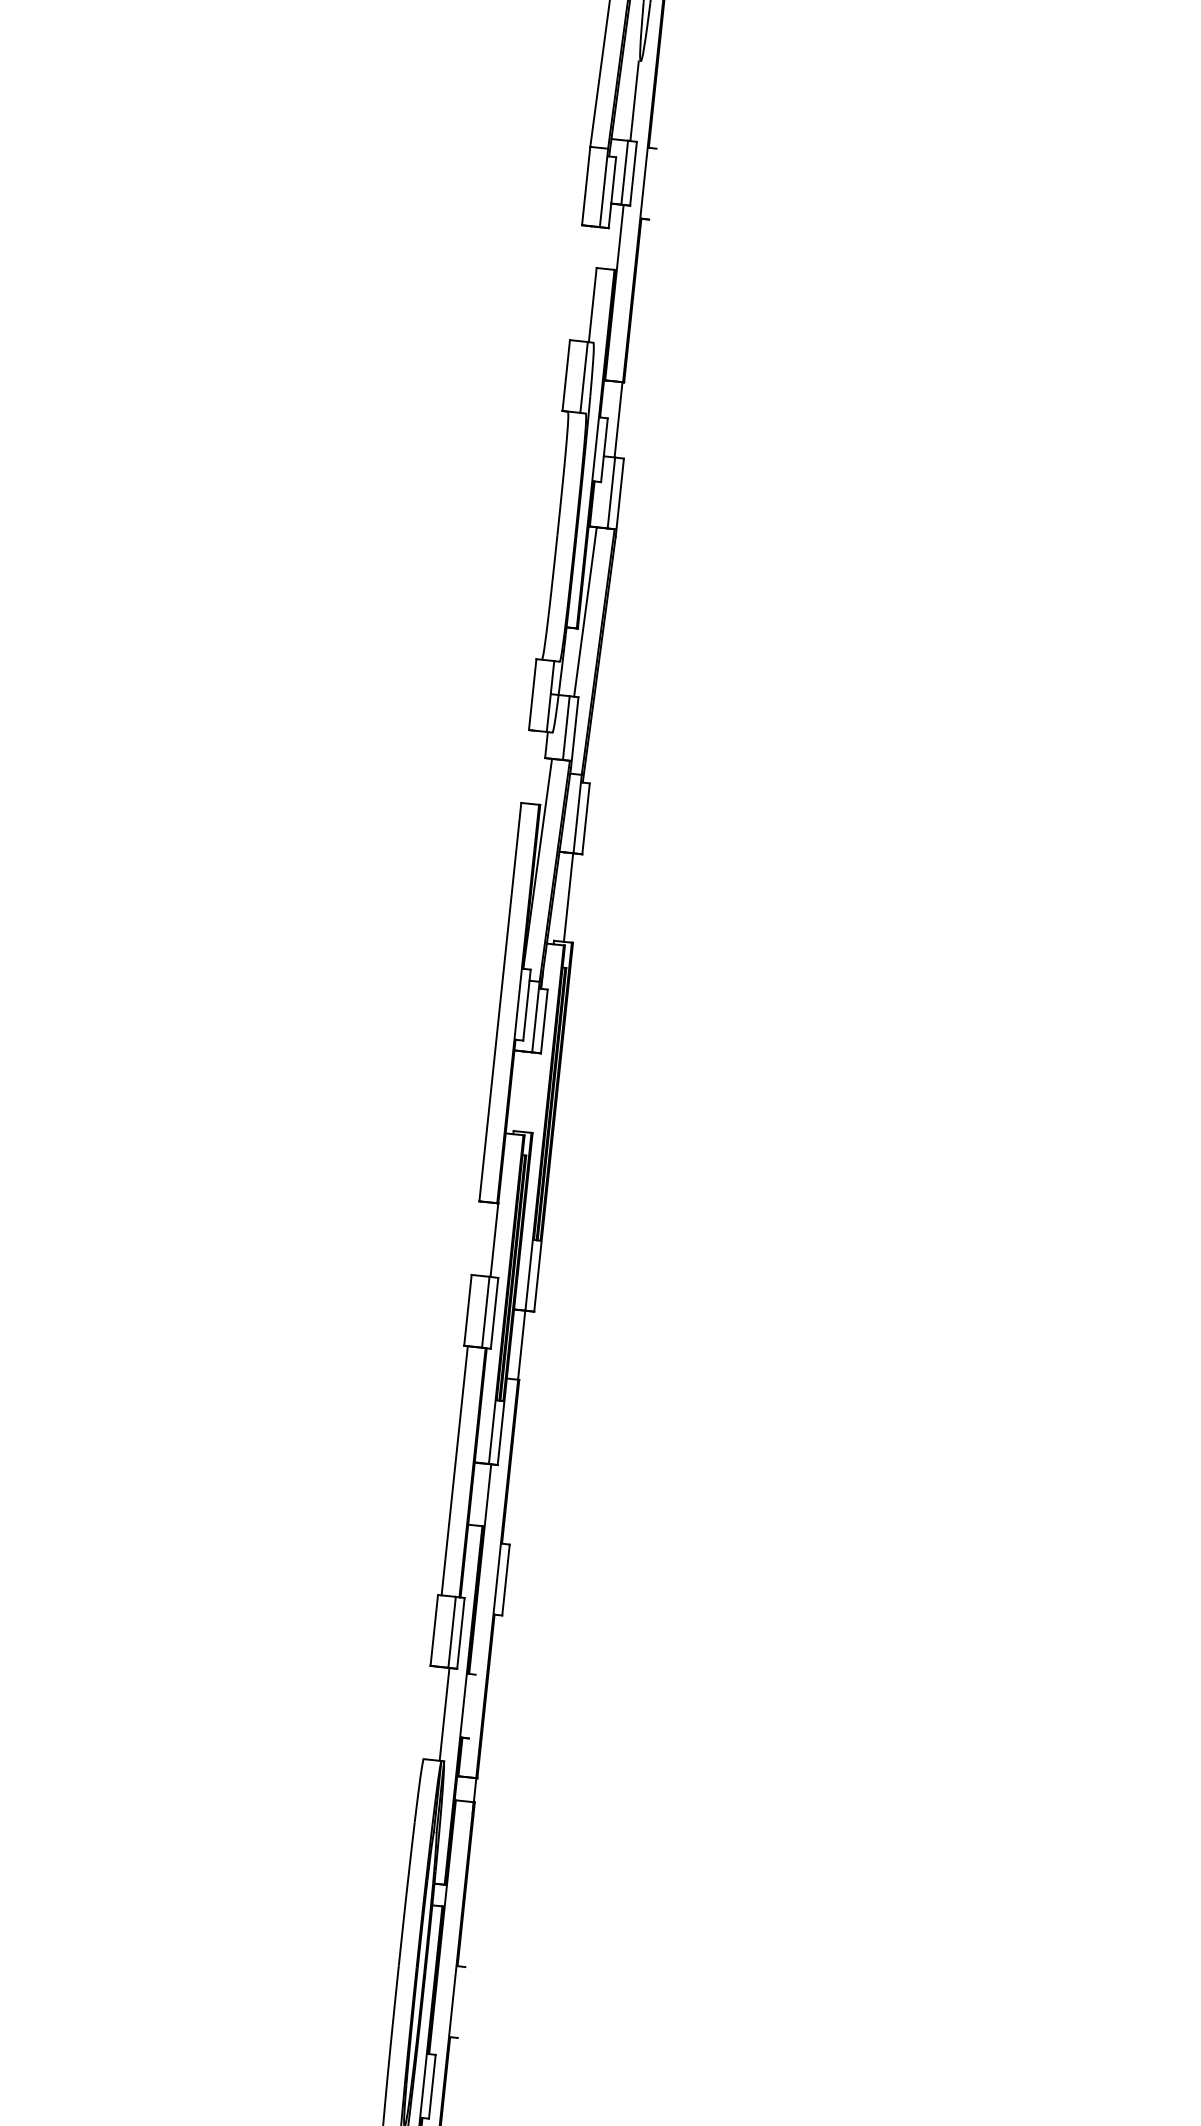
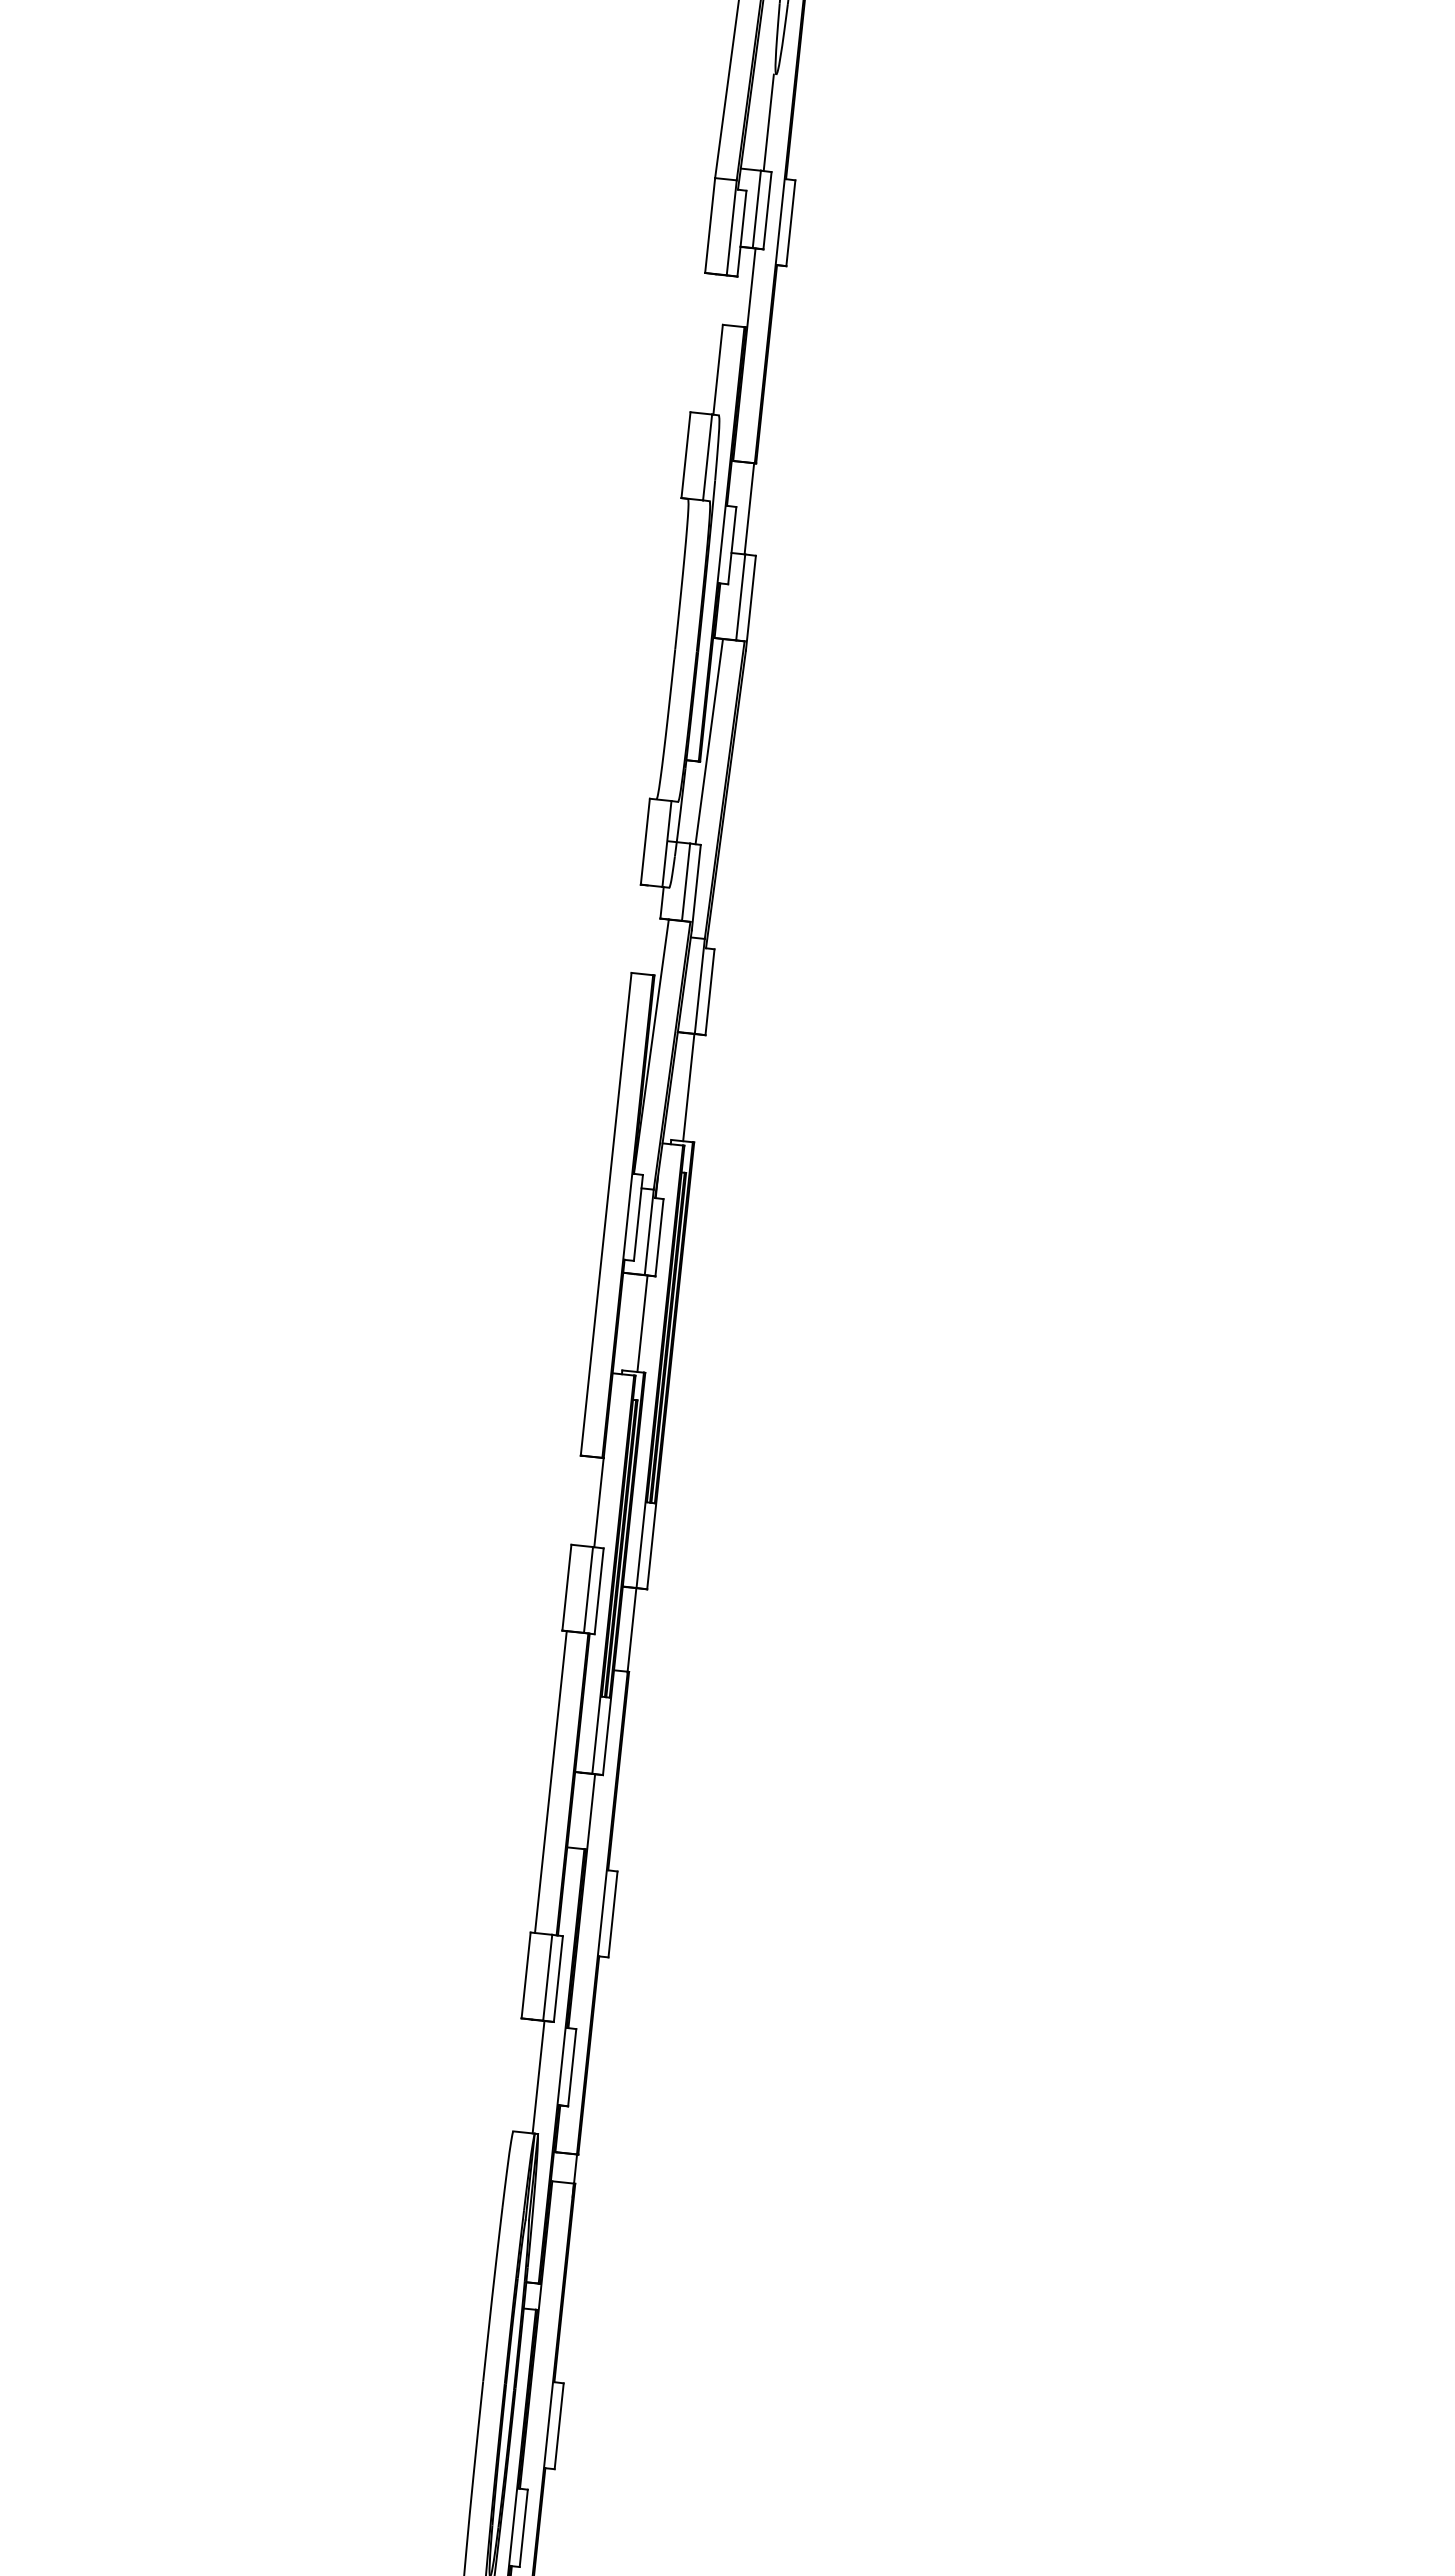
line: (652, 184) -> (790, 223), added
line: (530, 1092) -> (642, 1323), added
line: (472, 1706) -> (572, 2067), added
line: (461, 2002) -> (558, 2426), added

